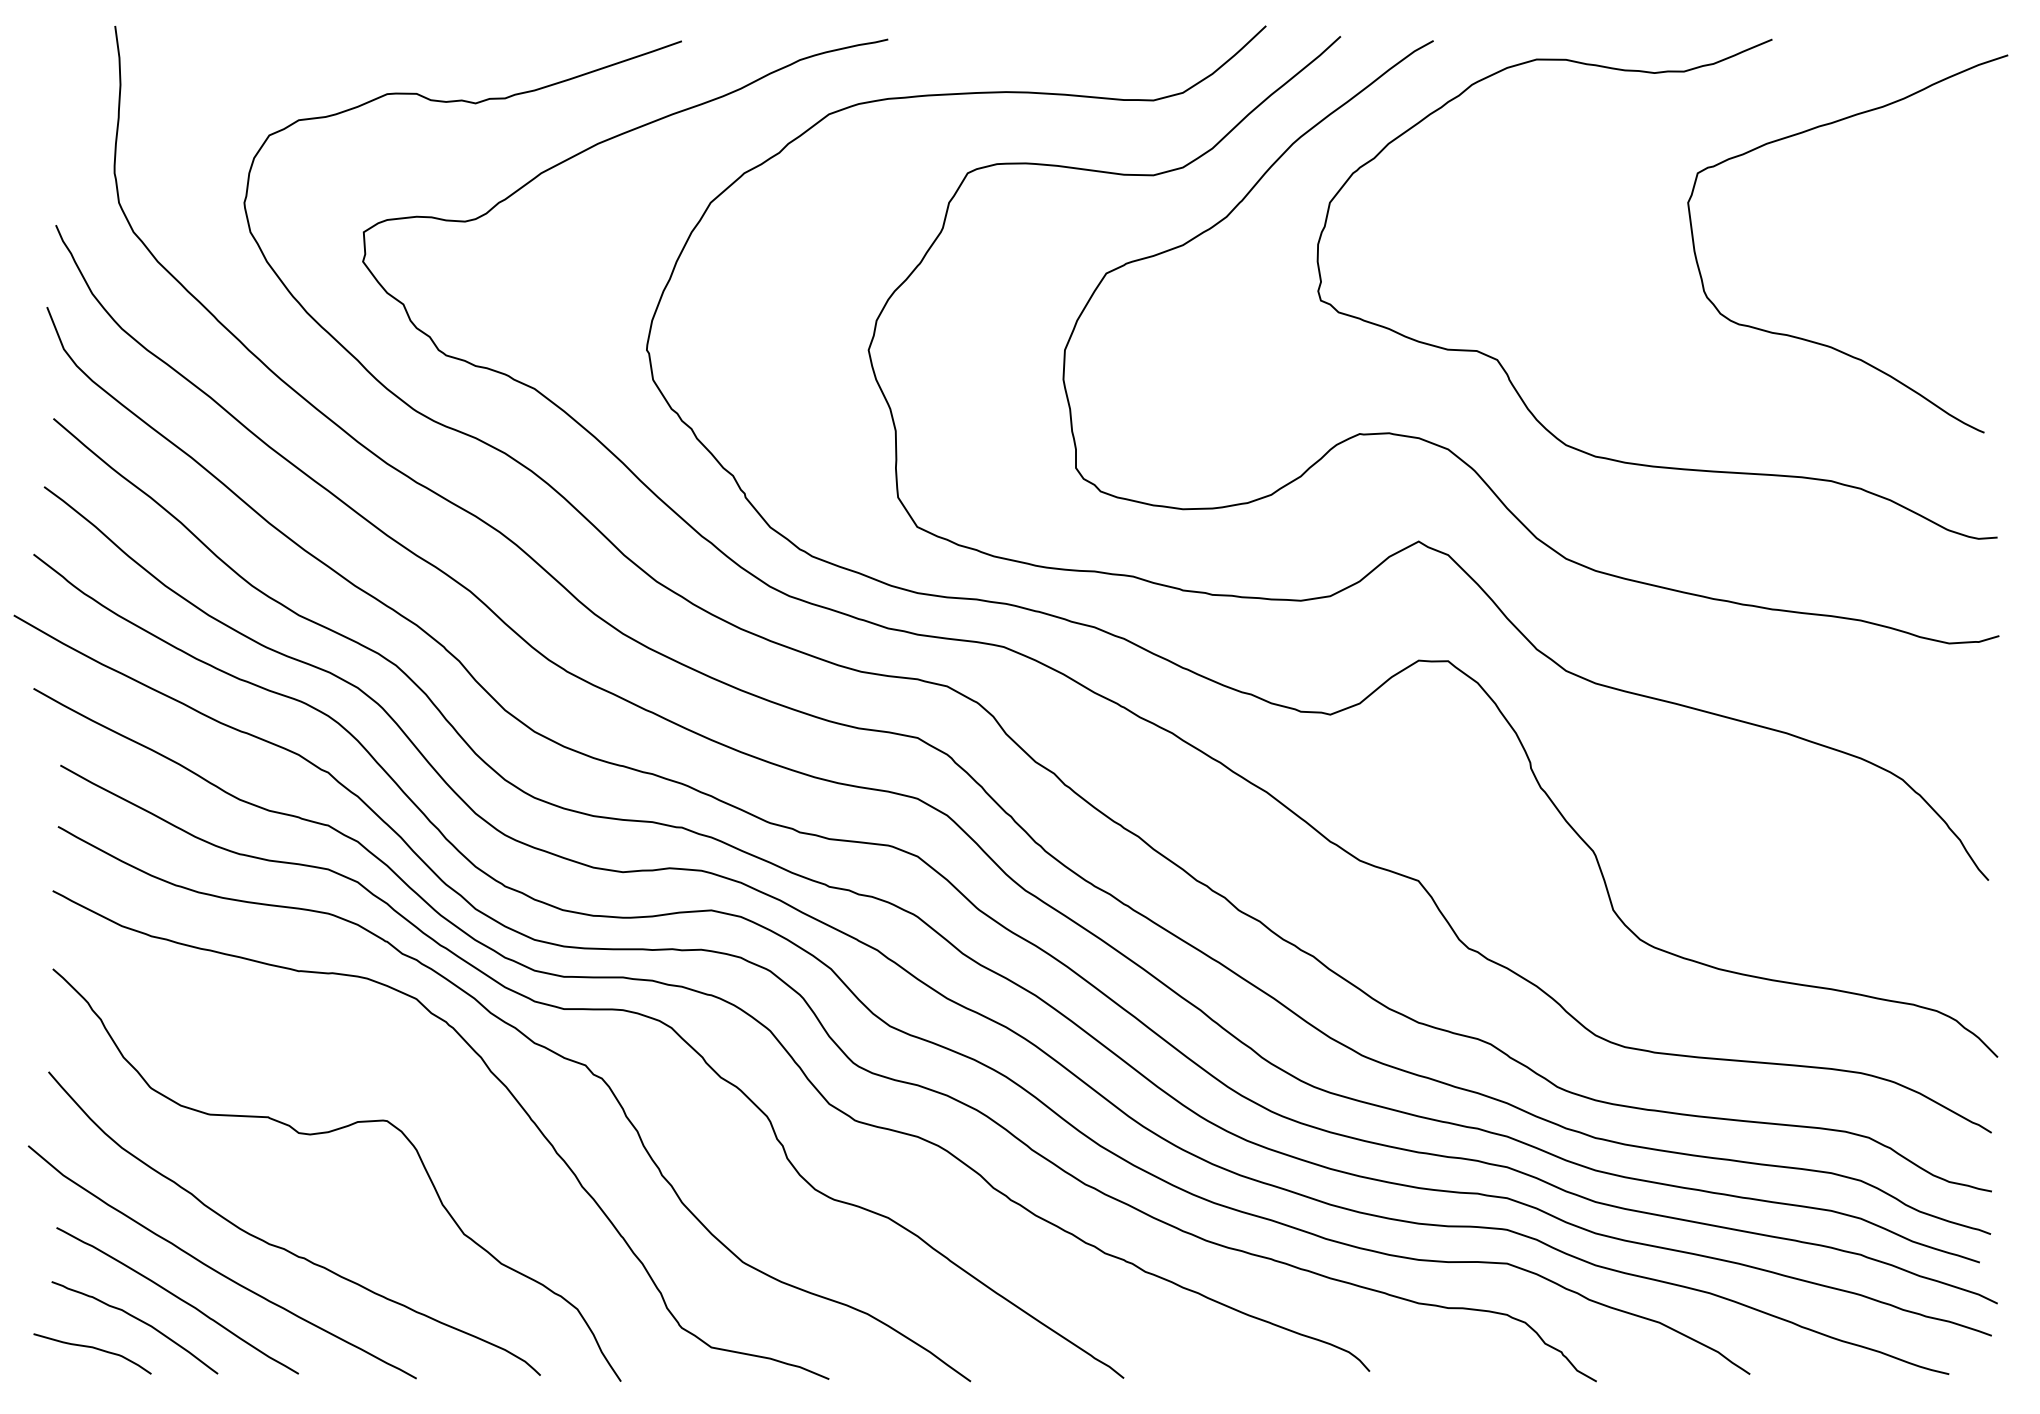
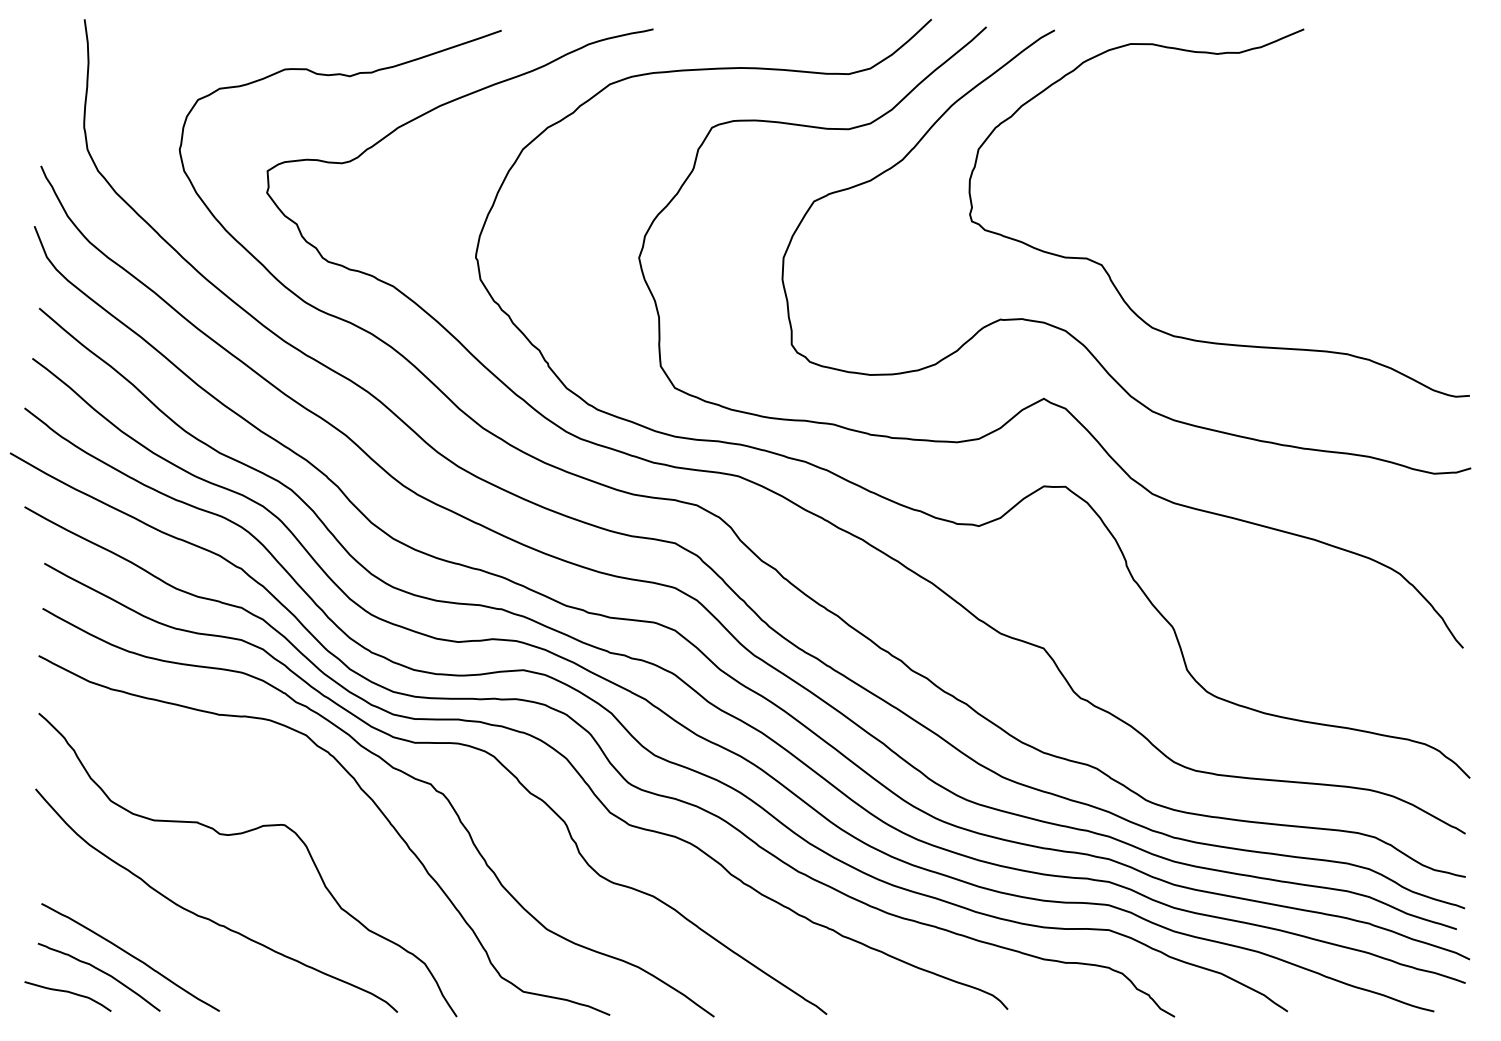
curve: (1822, 343) -> (1341, 253), removed
curve: (215, 1269) -> (158, 934), removed

